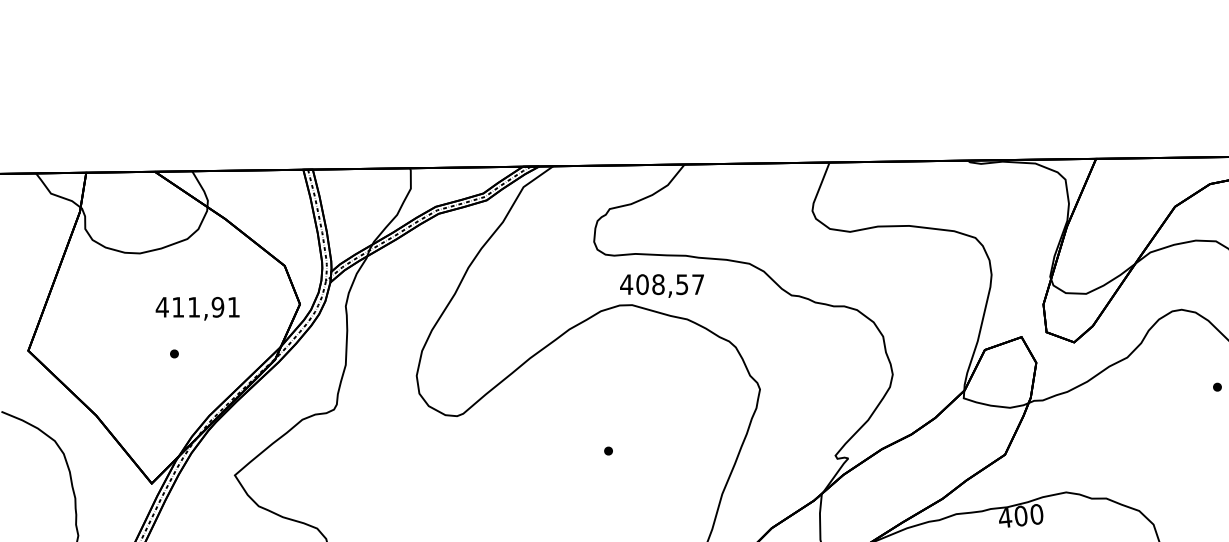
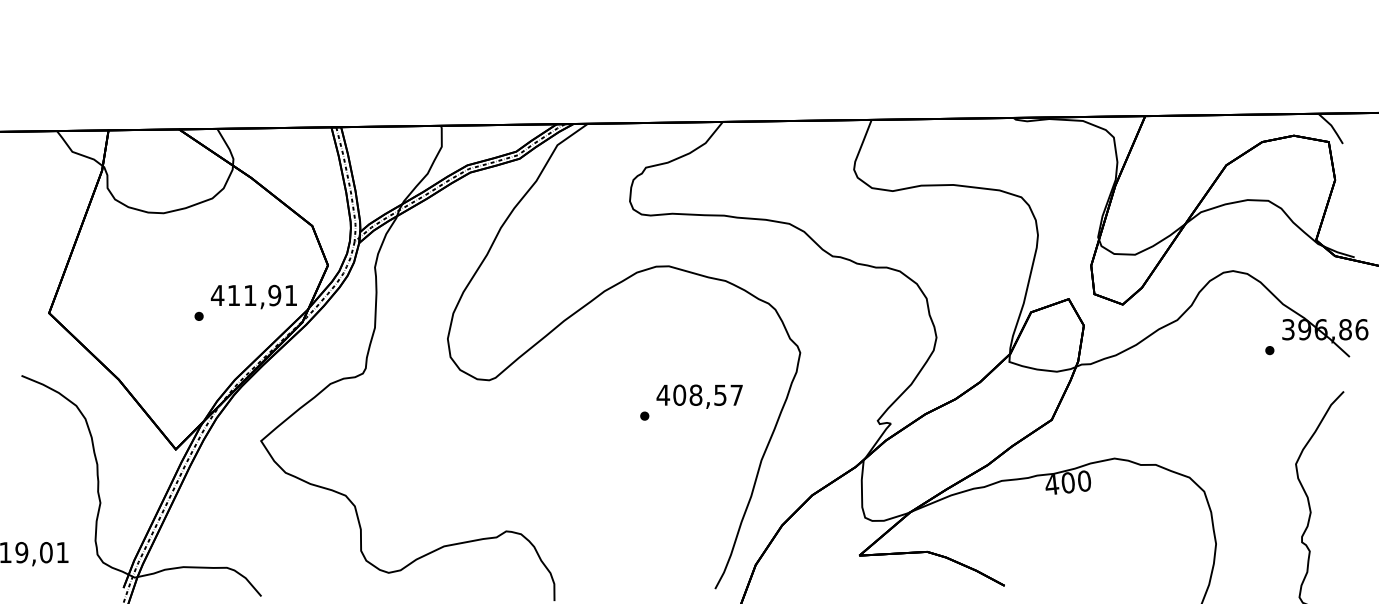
text: (661, 285) -> (699, 396), moved
text: (197, 308) -> (253, 296), moved

